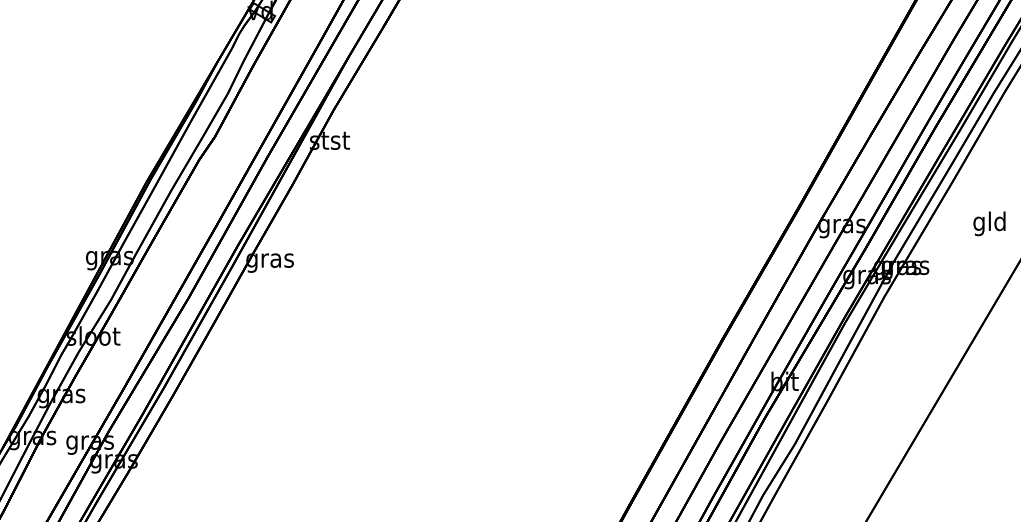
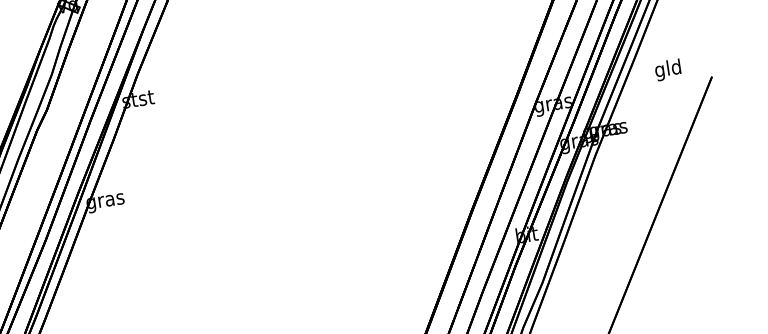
text: (989, 223) -> (668, 69), moved

